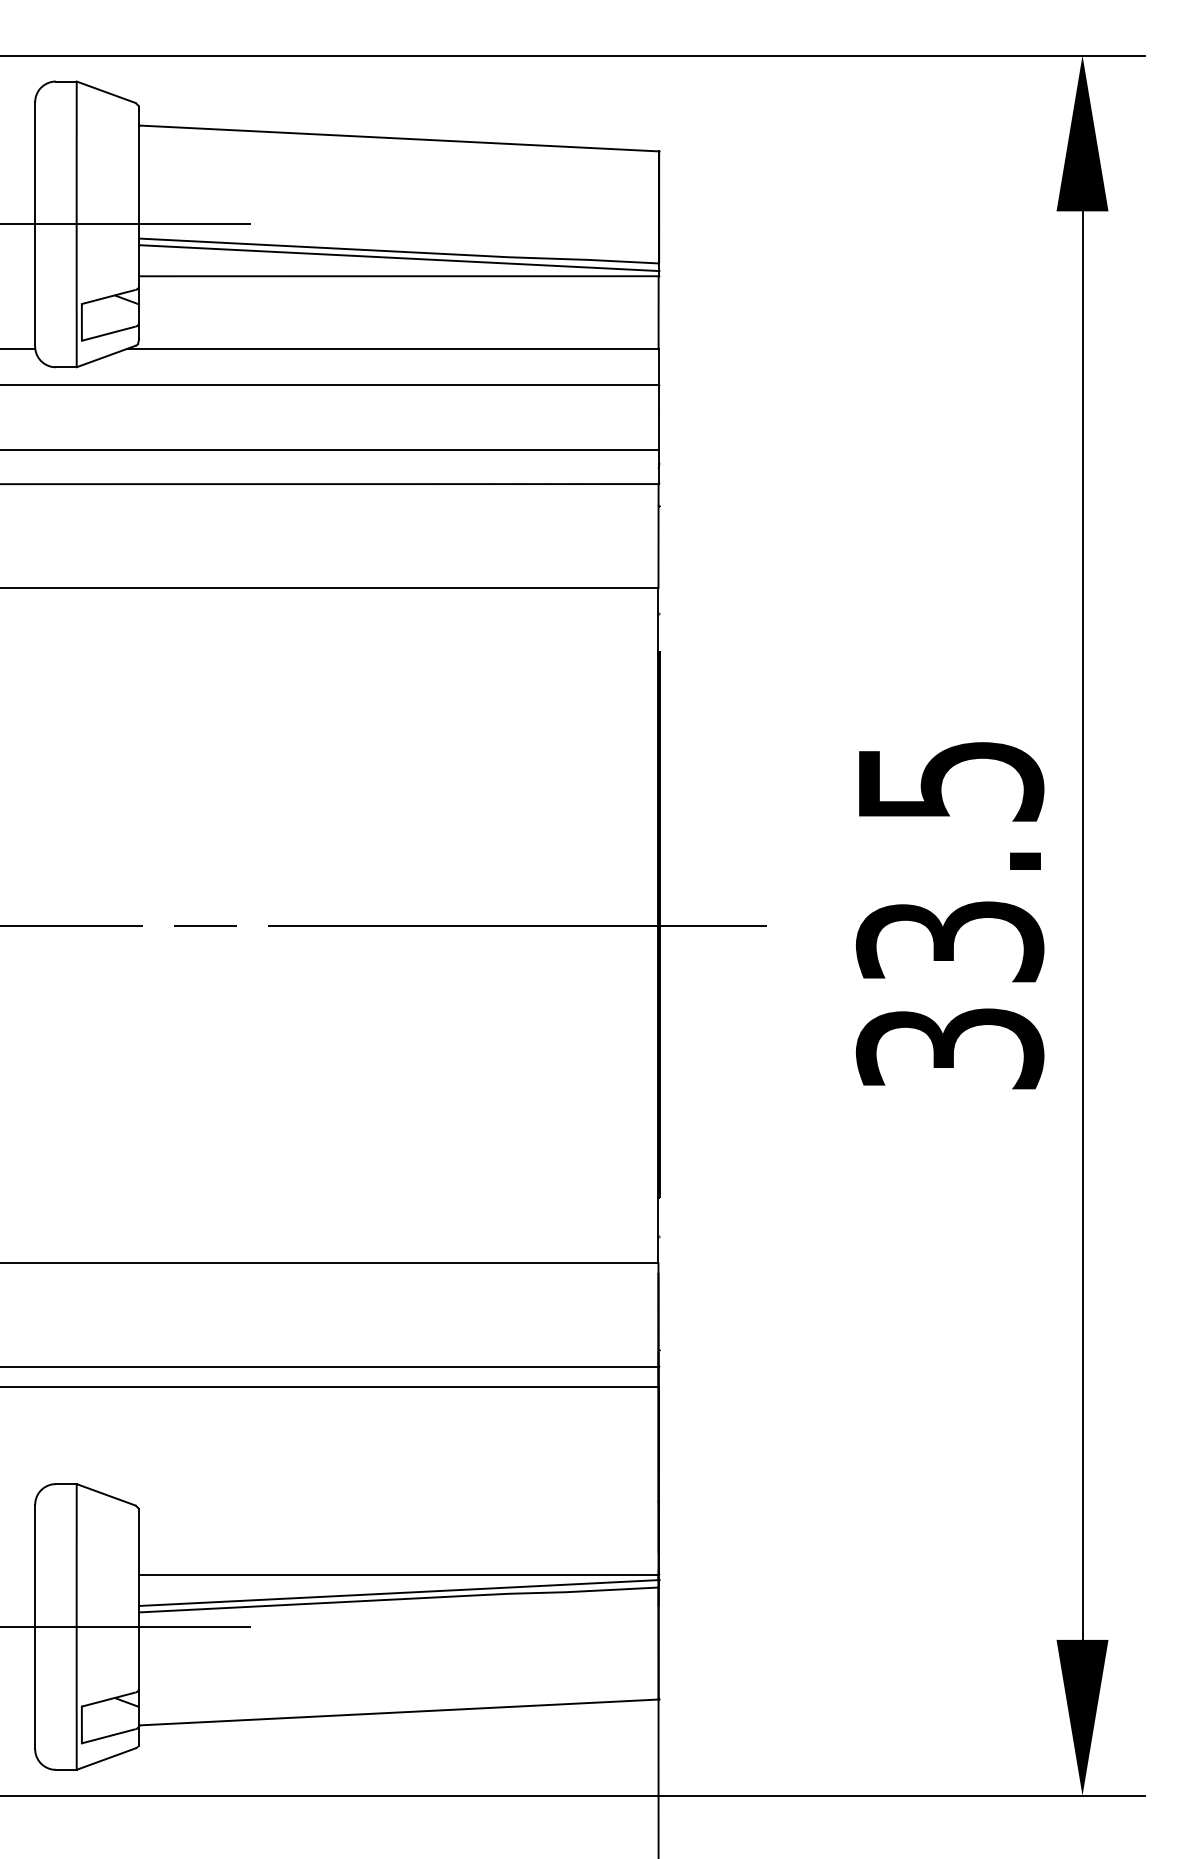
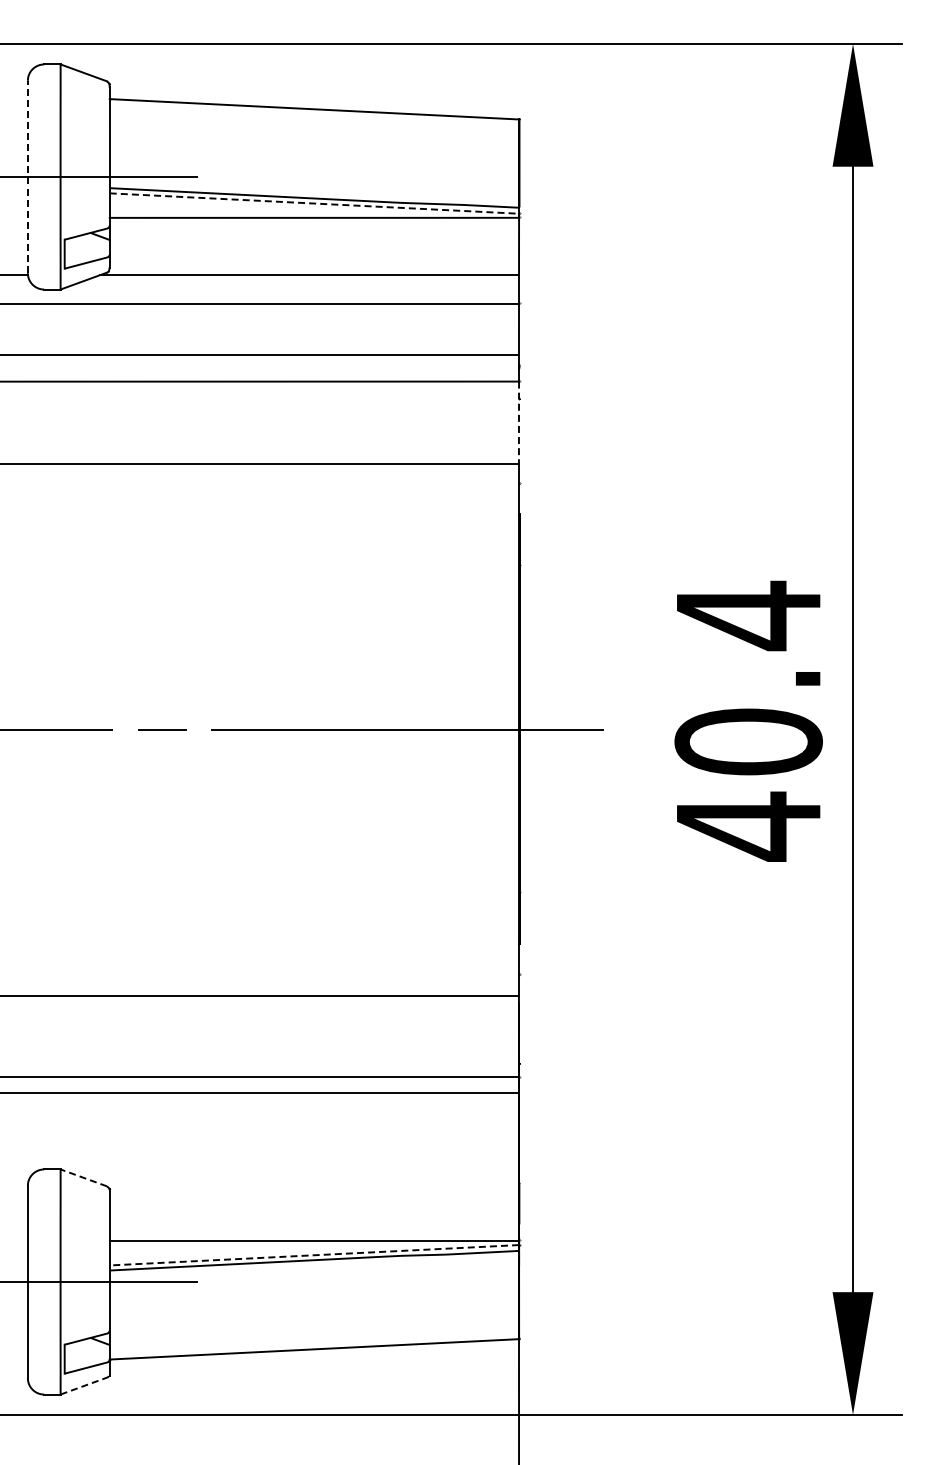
line: (34, 223) -> (27, 176), solid -> dashed
line: (398, 258) -> (314, 203), solid -> dashed
line: (657, 536) -> (518, 422), solid -> dashed
text: (949, 914) -> (748, 720), 33.5 -> 40.4
line: (105, 1494) -> (83, 1177), solid -> dashed
line: (398, 1593) -> (314, 1255), solid -> dashed
line: (105, 1759) -> (83, 1386), solid -> dashed

